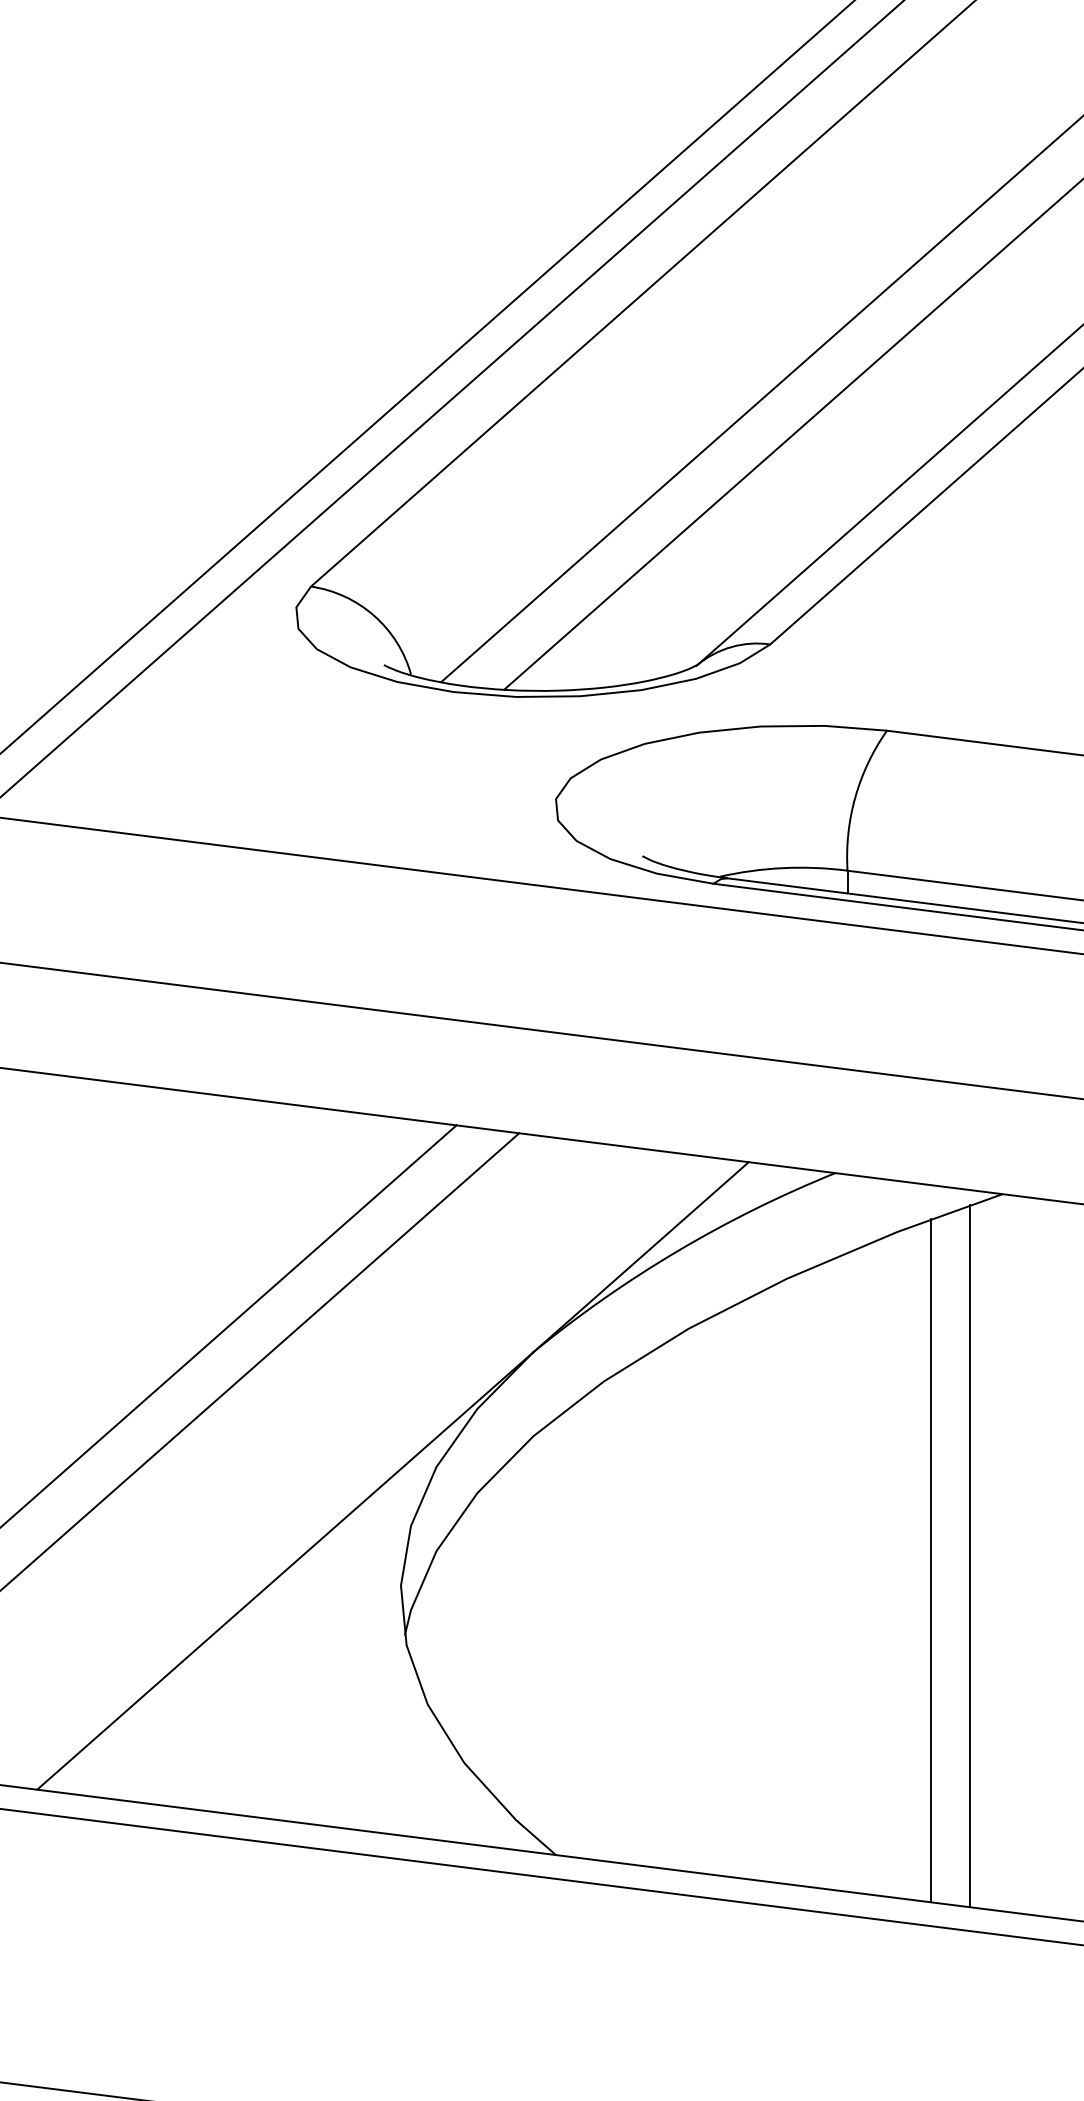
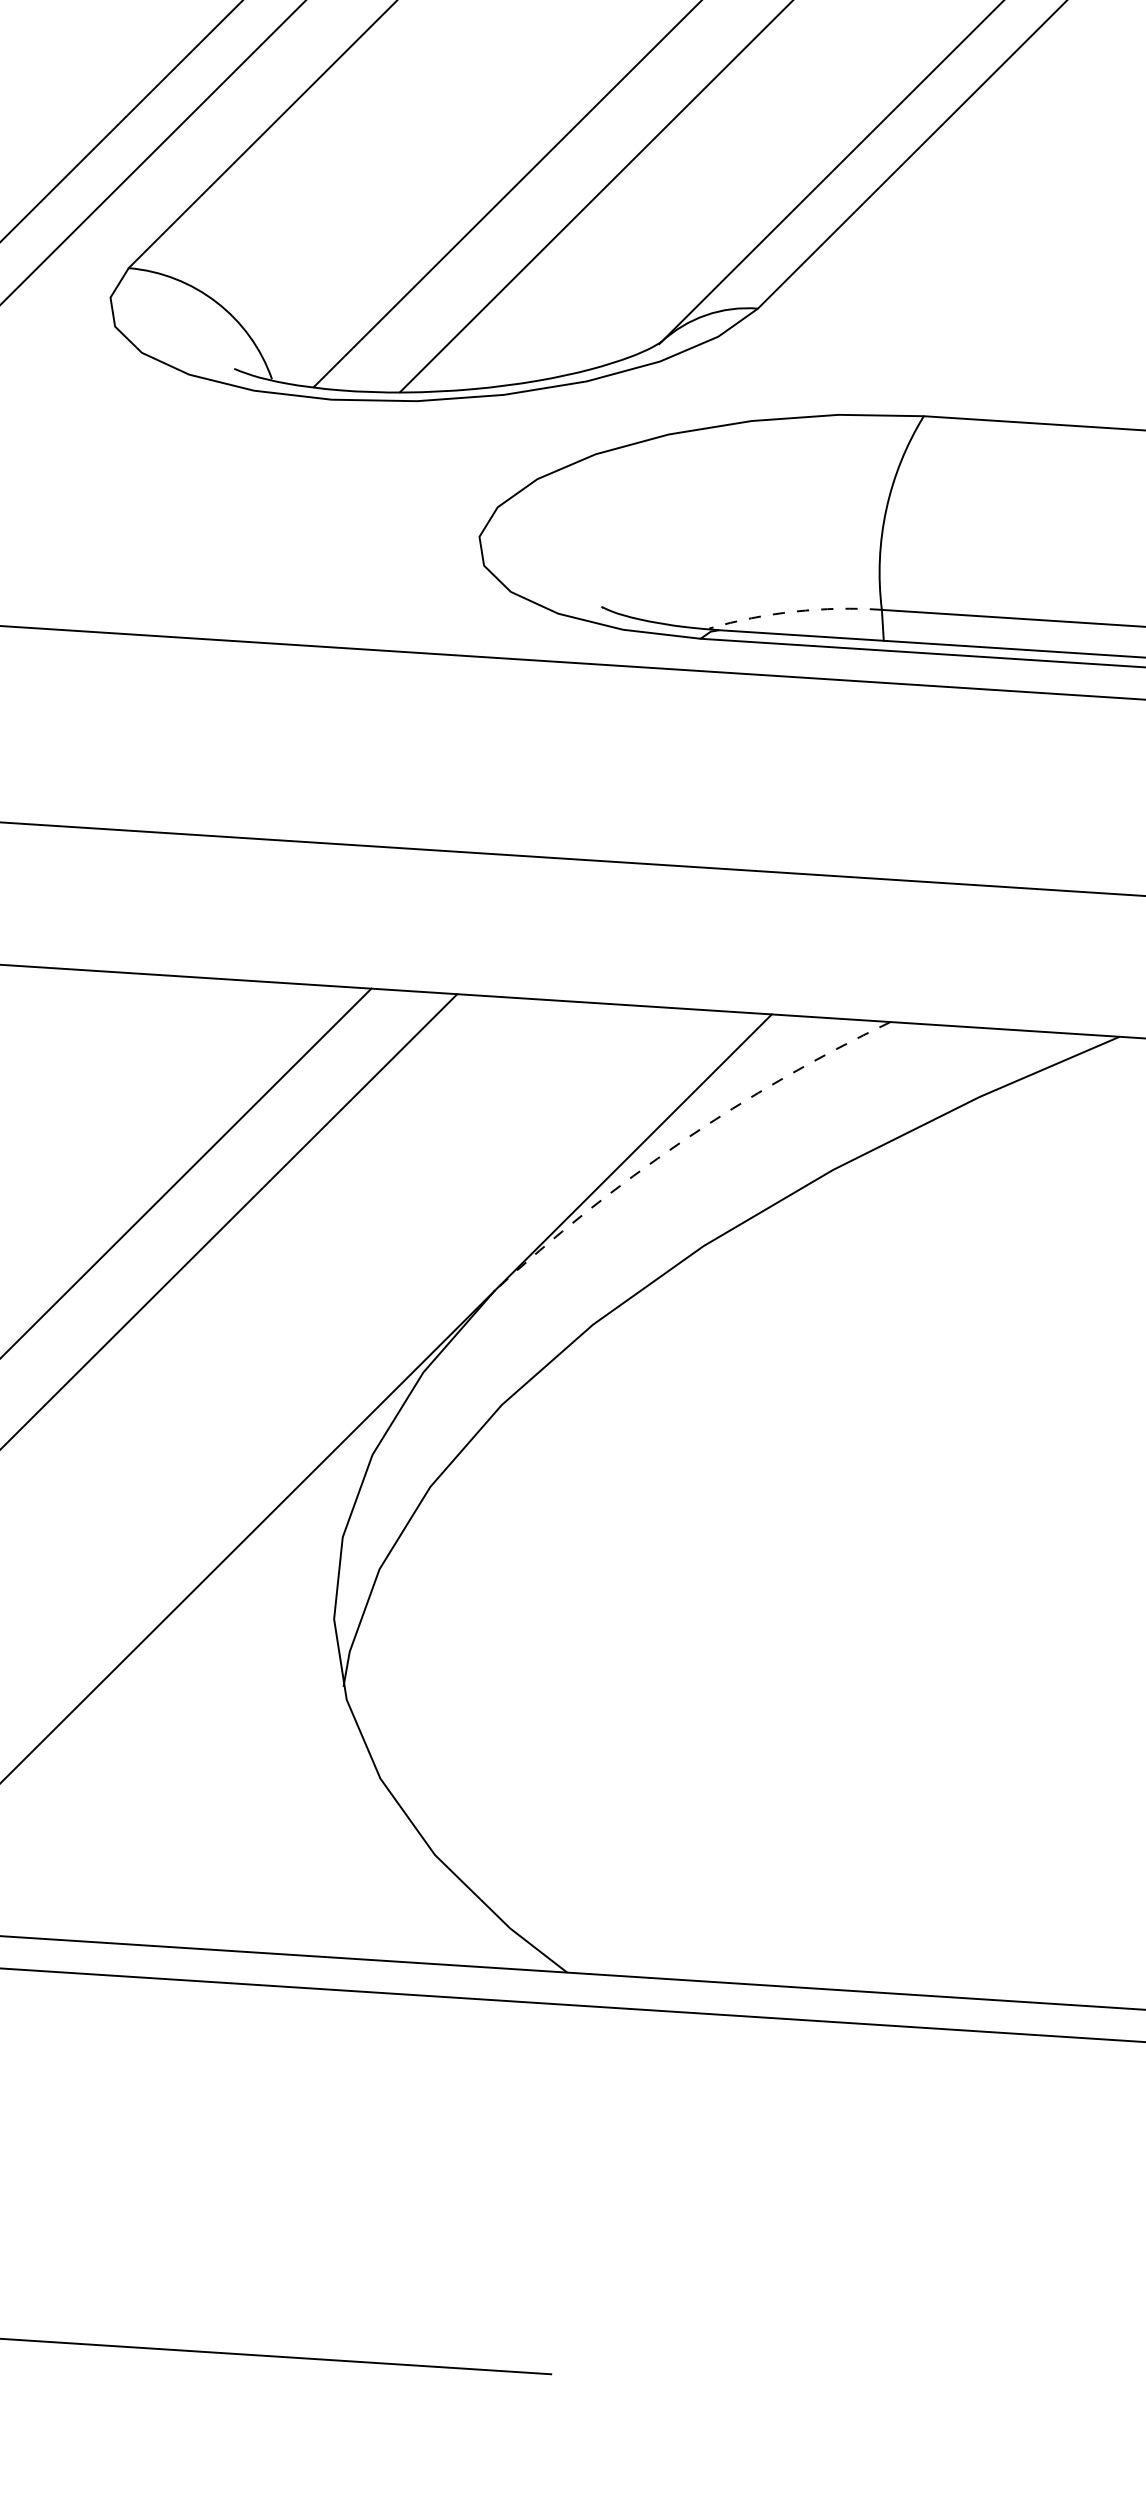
arc: (783, 868) -> (794, 612), solid -> dashed
arc: (677, 1251) -> (682, 1141), solid -> dashed
line: (970, 1556) -> (1106, 1532), removed
line: (931, 1560) -> (1053, 1540), removed

